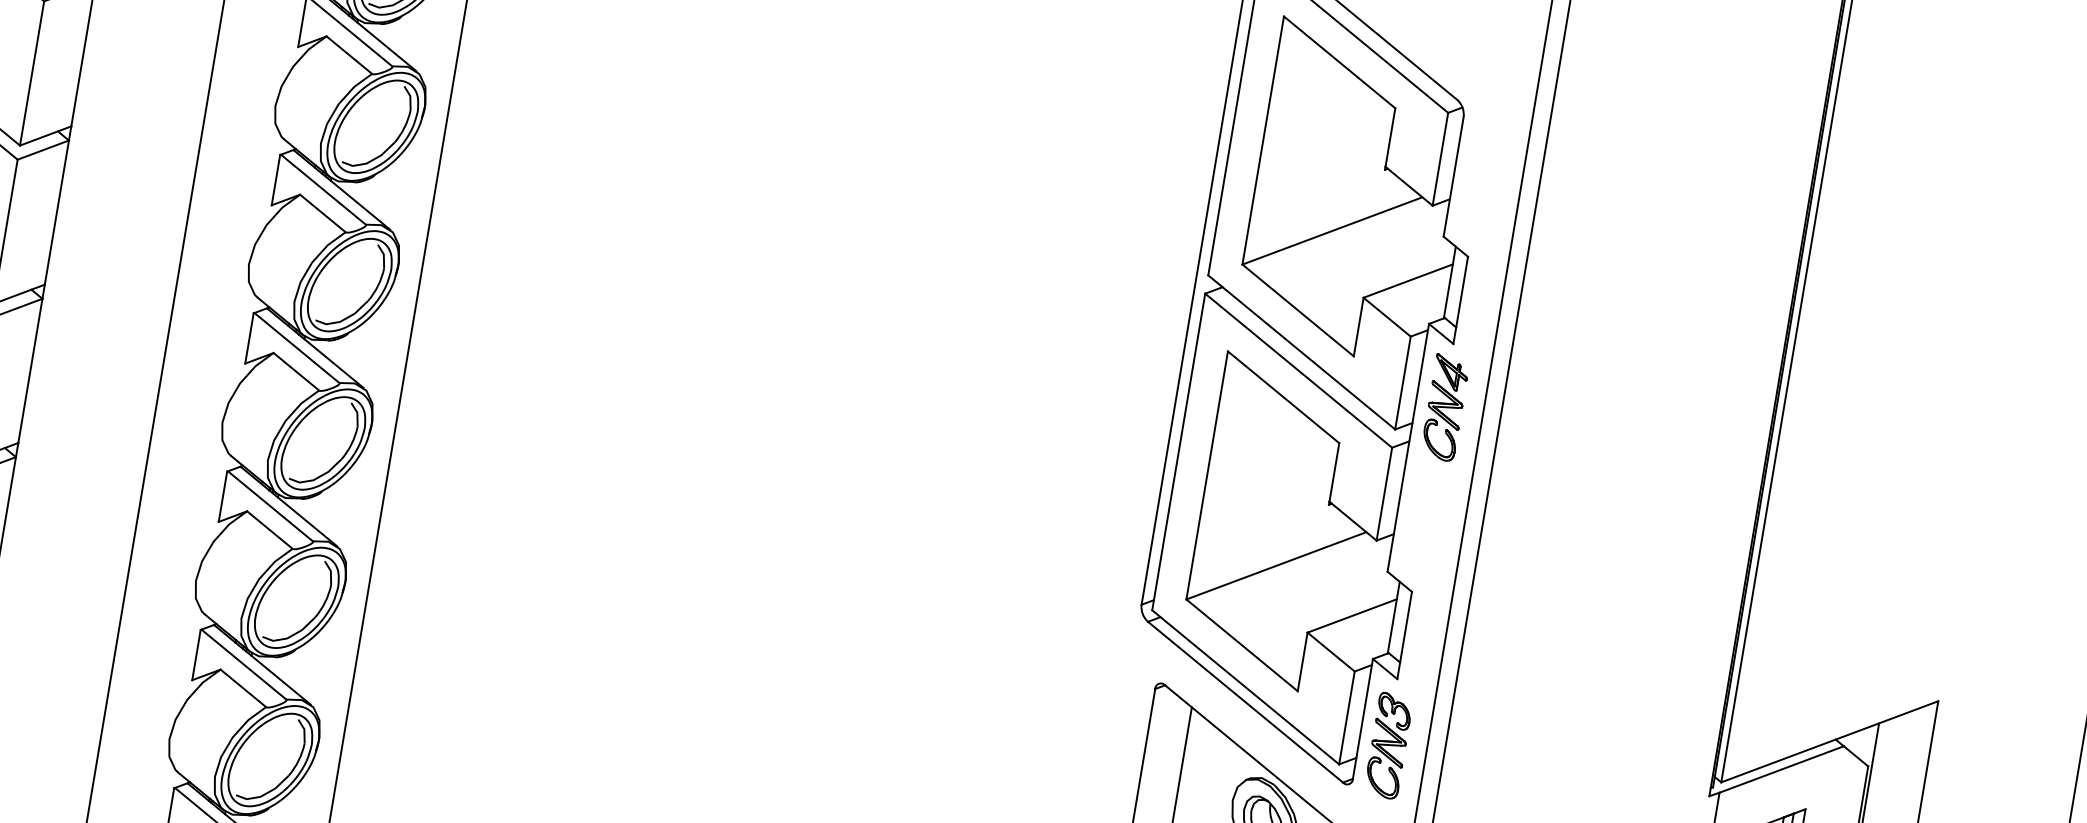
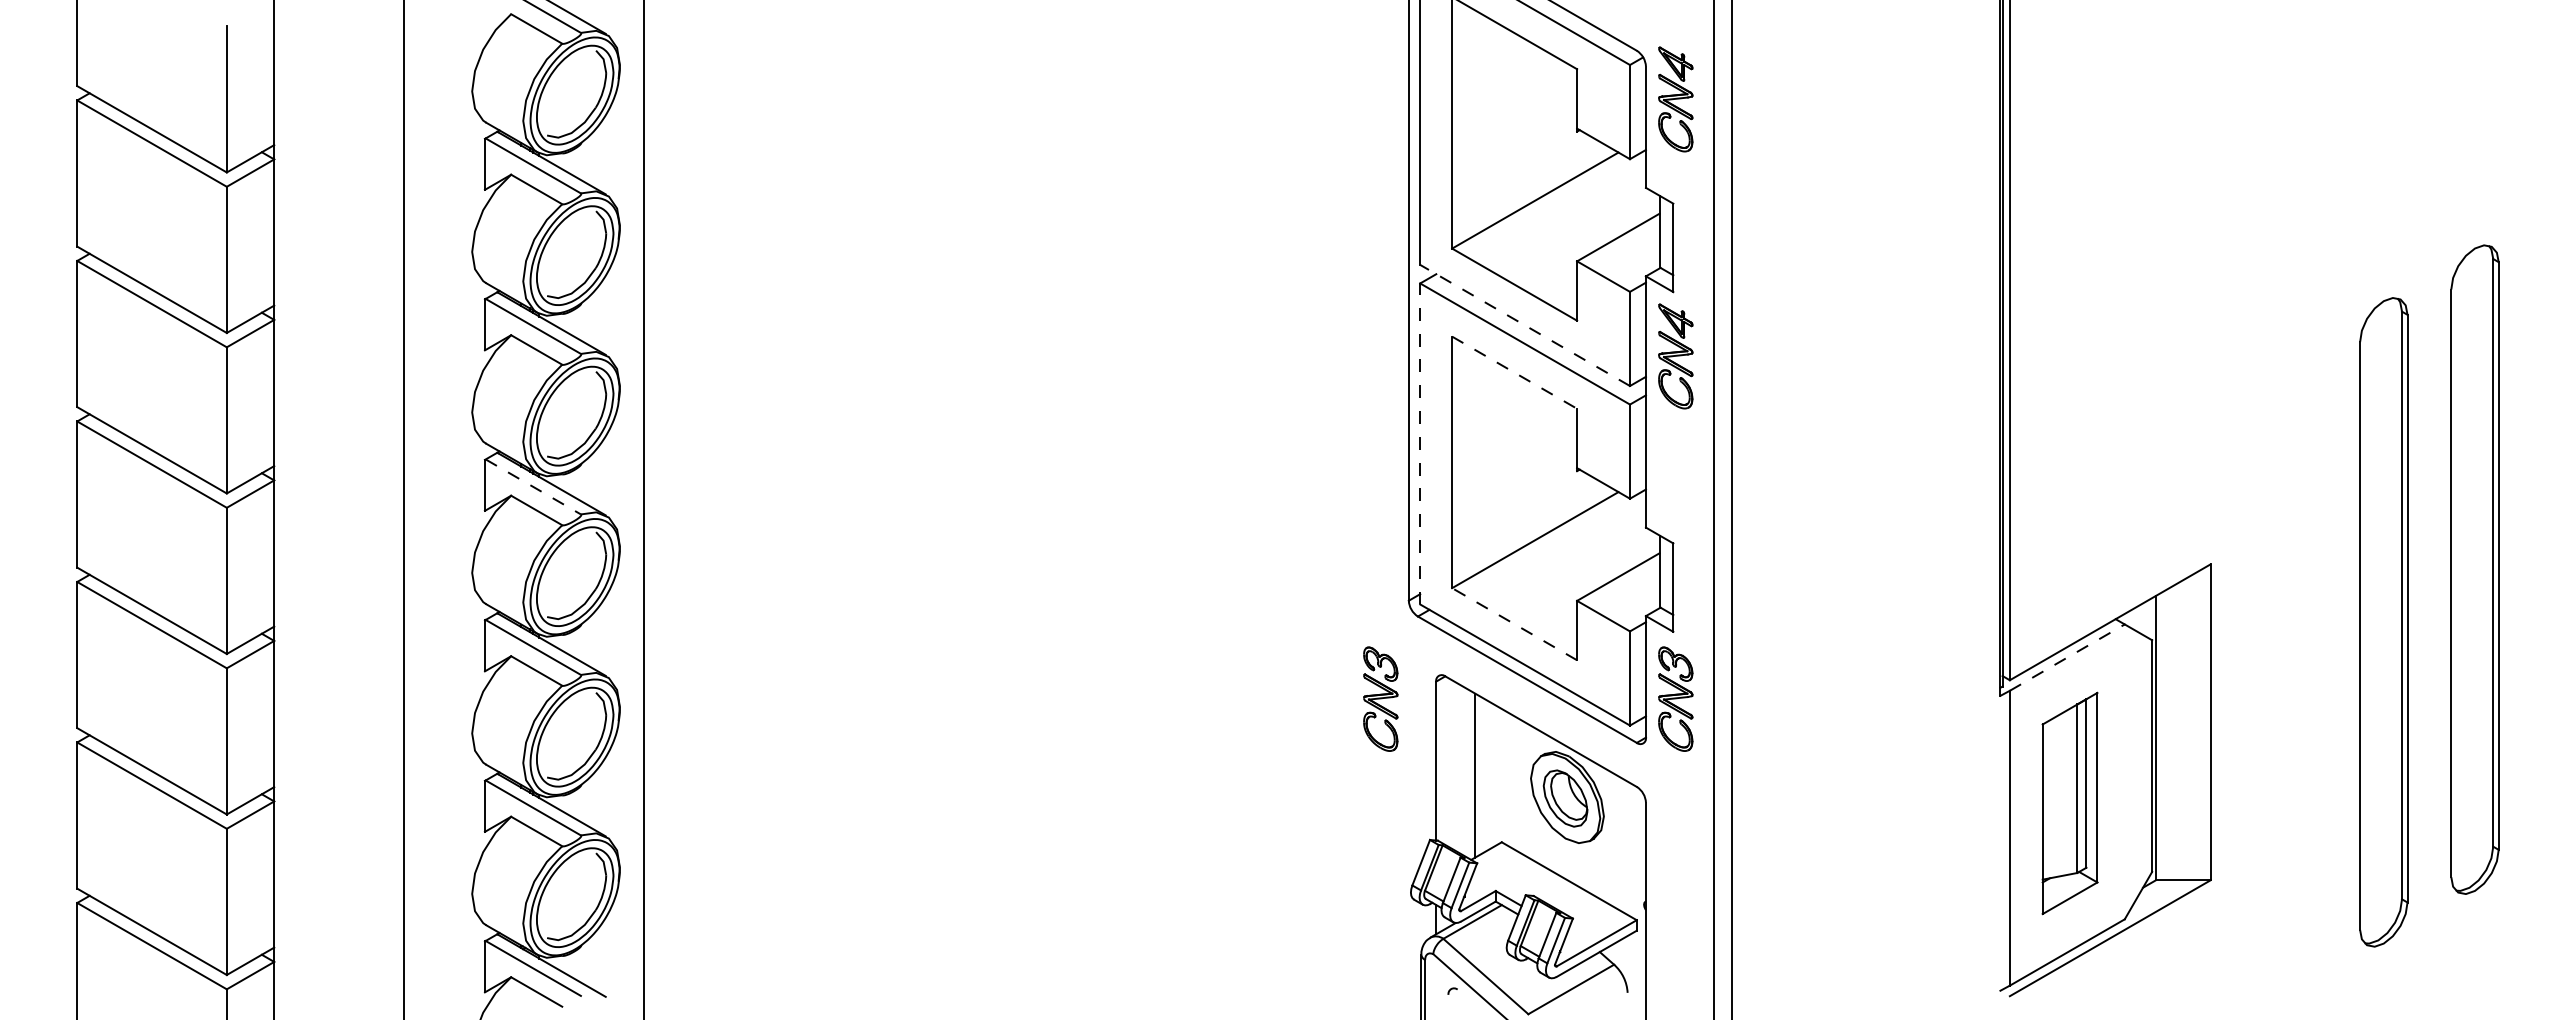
part: (1487, 154) -> (1675, 99), added
line: (297, 347) -> (533, 486), solid -> dashed
line: (1301, 352) -> (1524, 325), solid -> dashed
line: (1284, 397) -> (1515, 372), solid -> dashed
line: (1179, 451) -> (1420, 443), solid -> dashed
line: (1242, 644) -> (1514, 623), solid -> dashed
part: (1097, 696) -> (1380, 698), added
line: (1781, 769) -> (2067, 657), solid -> dashed

